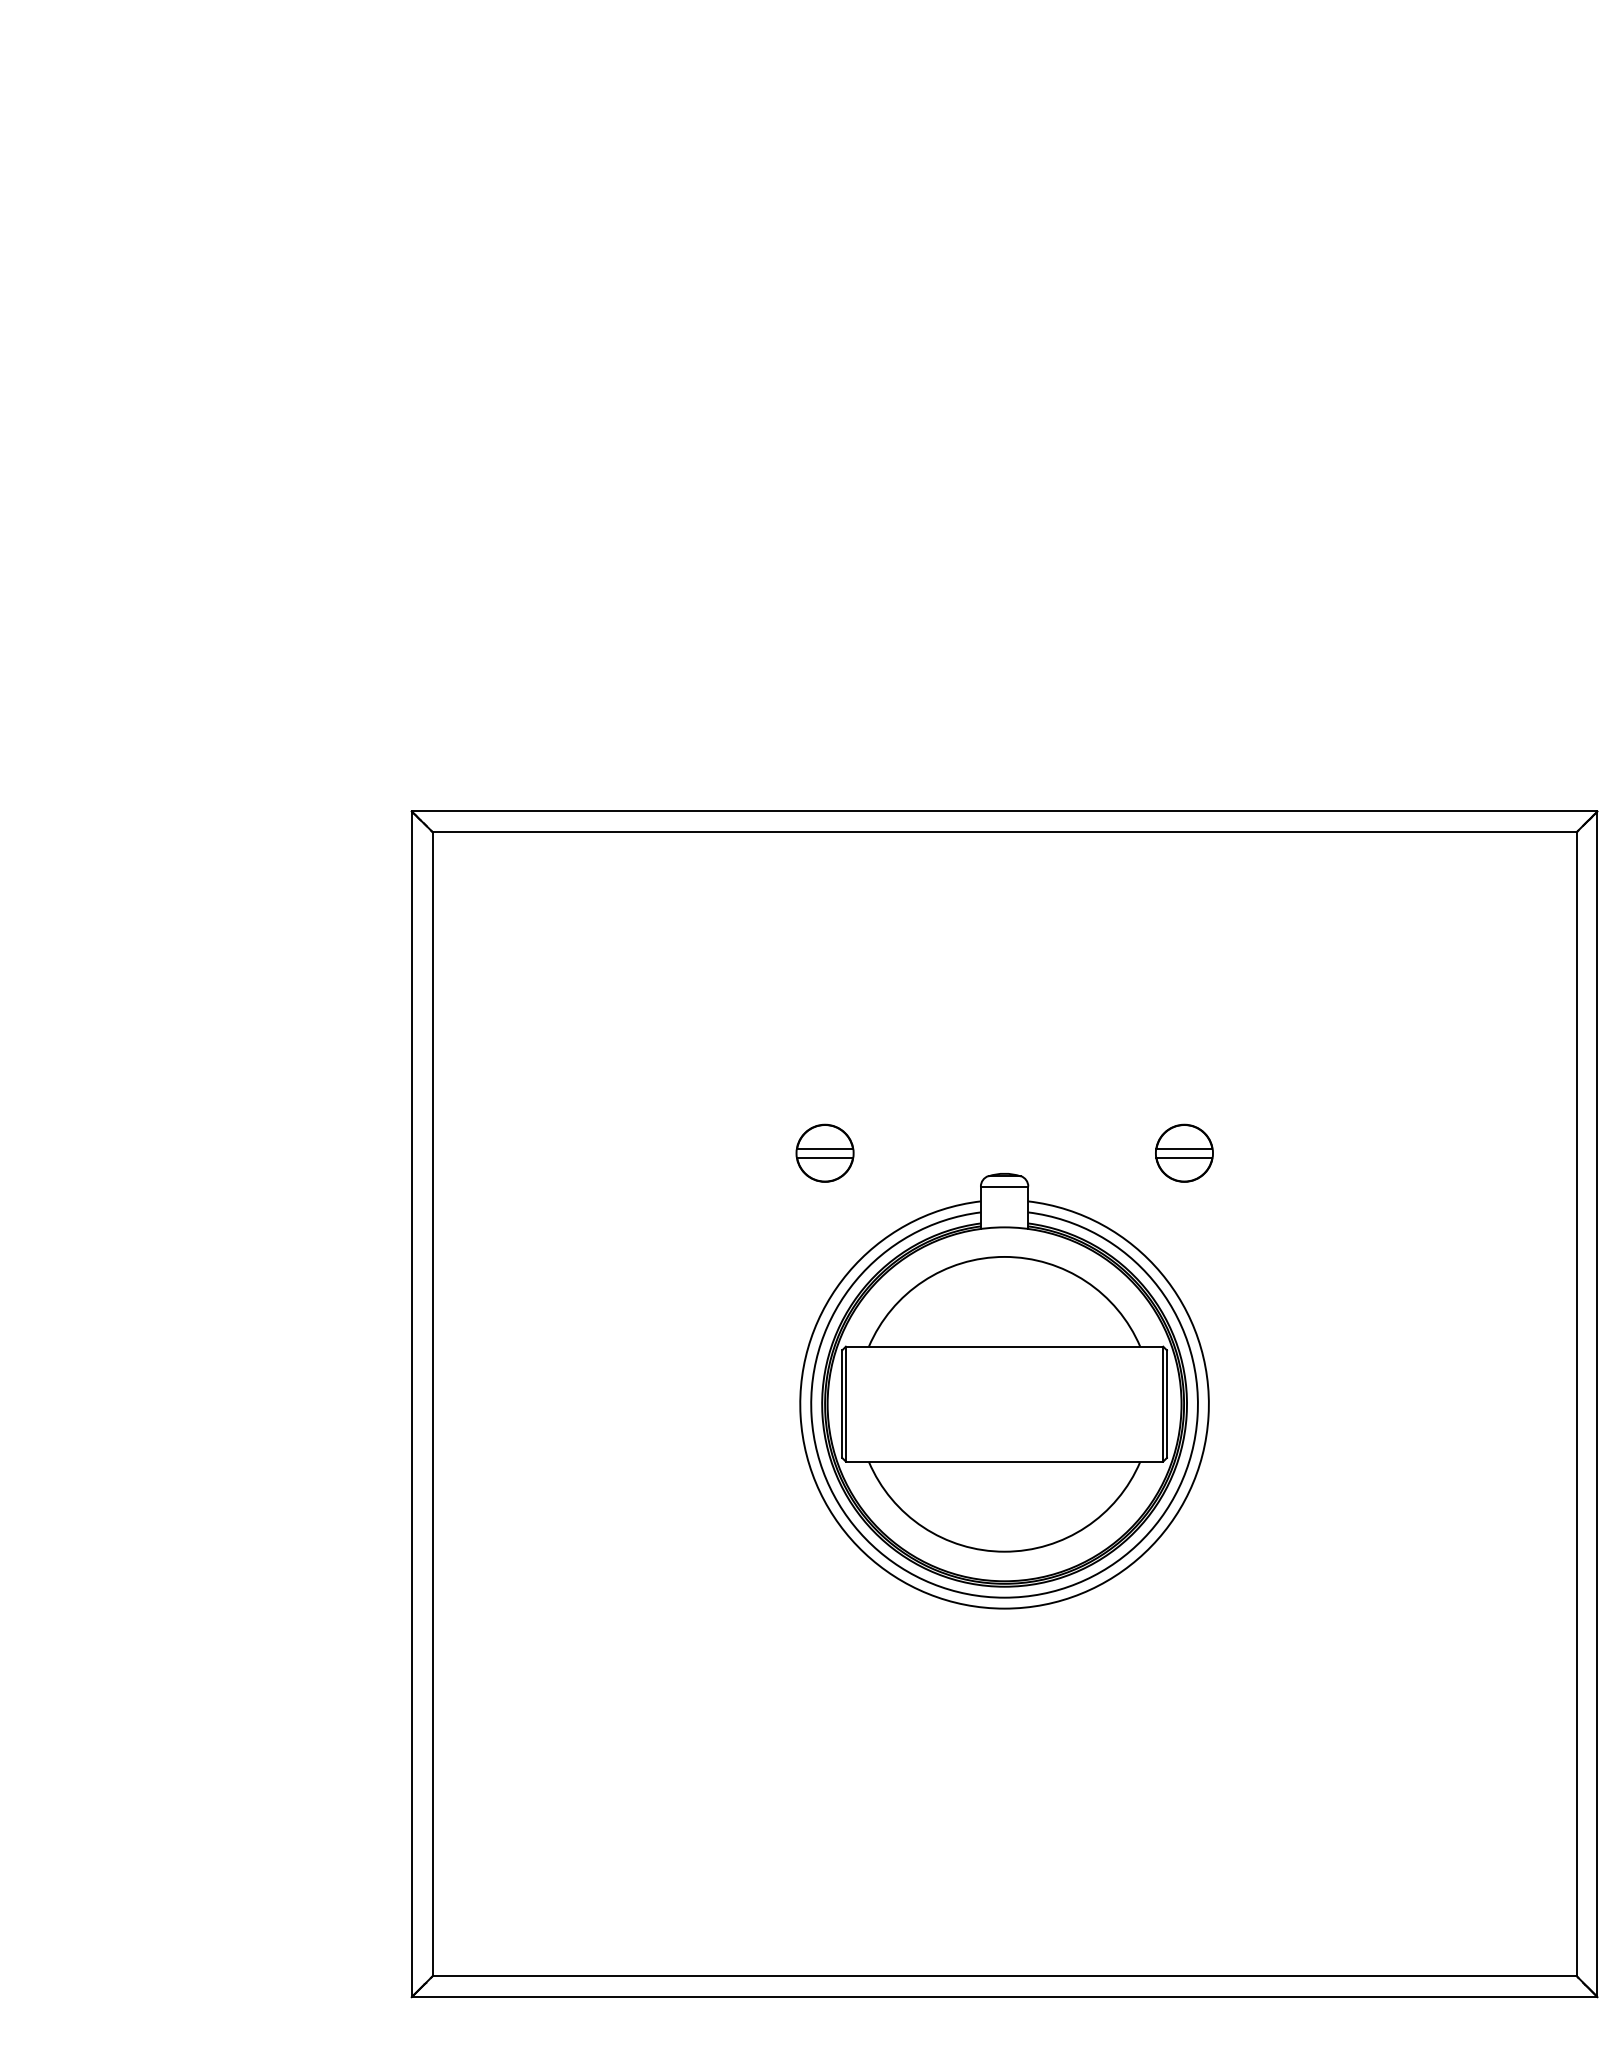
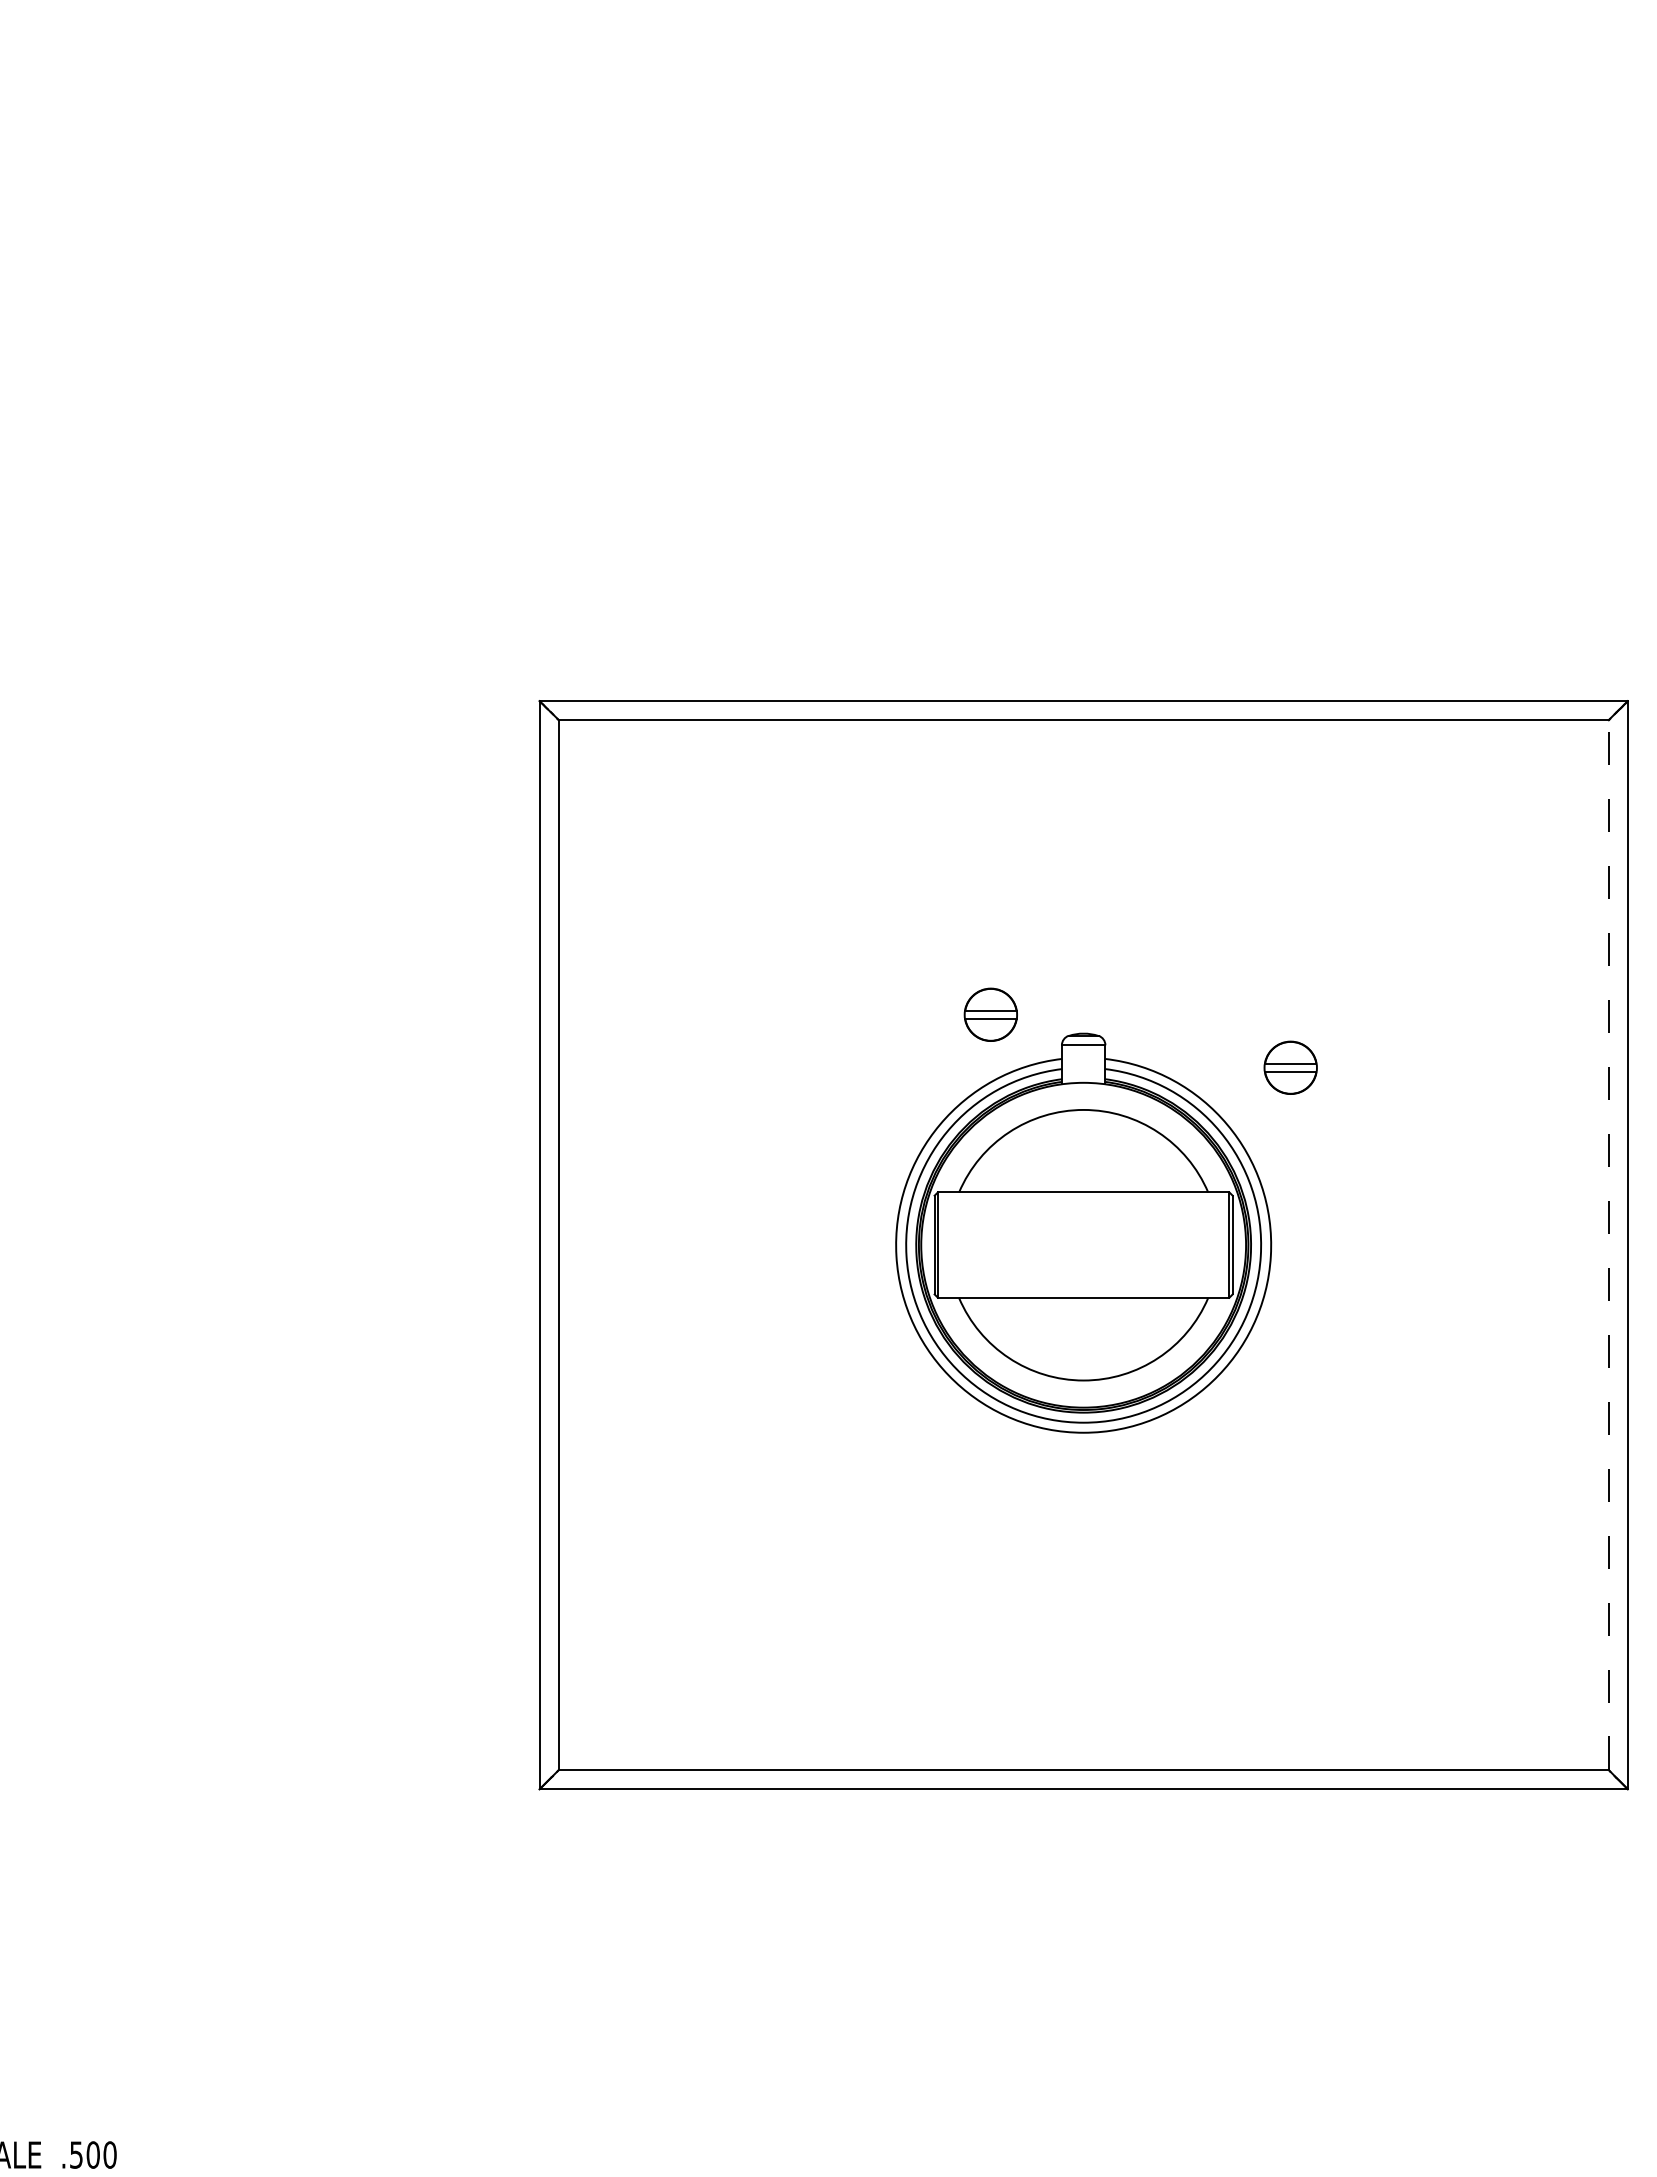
part: (824, 1152) -> (990, 1014), moved
part: (1184, 1152) -> (1290, 1067), moved
line: (1576, 1404) -> (1608, 1245), solid -> dashed

